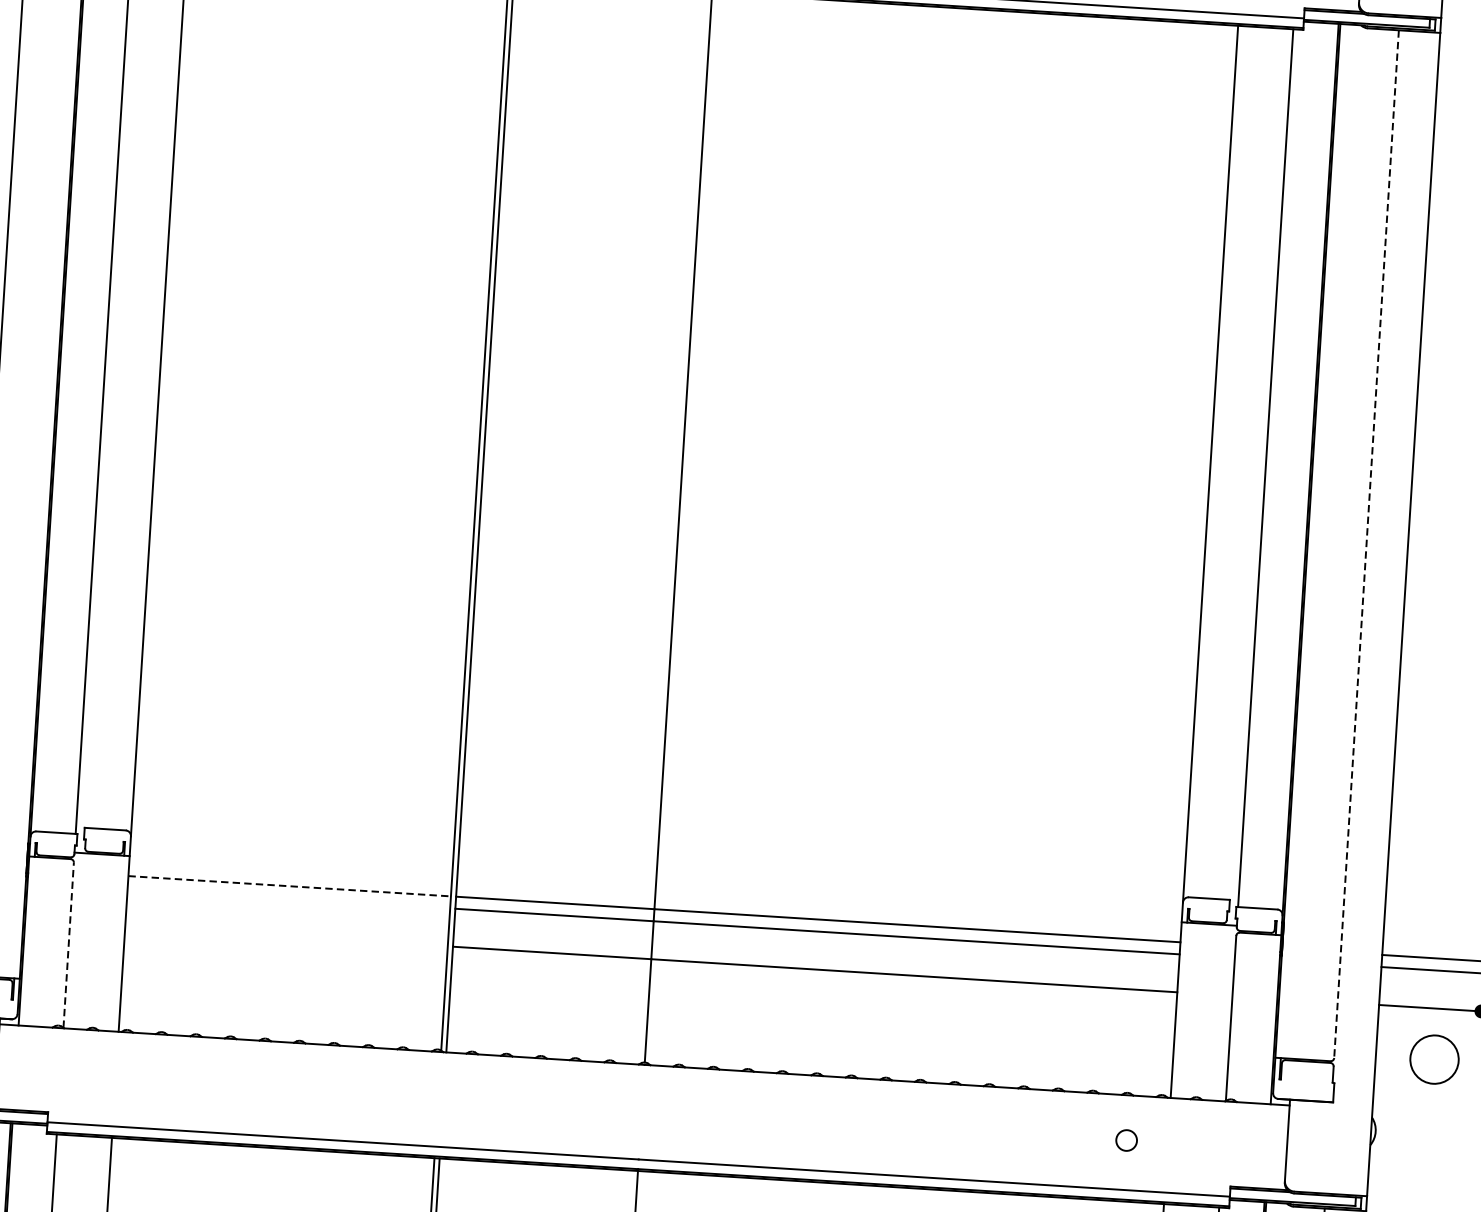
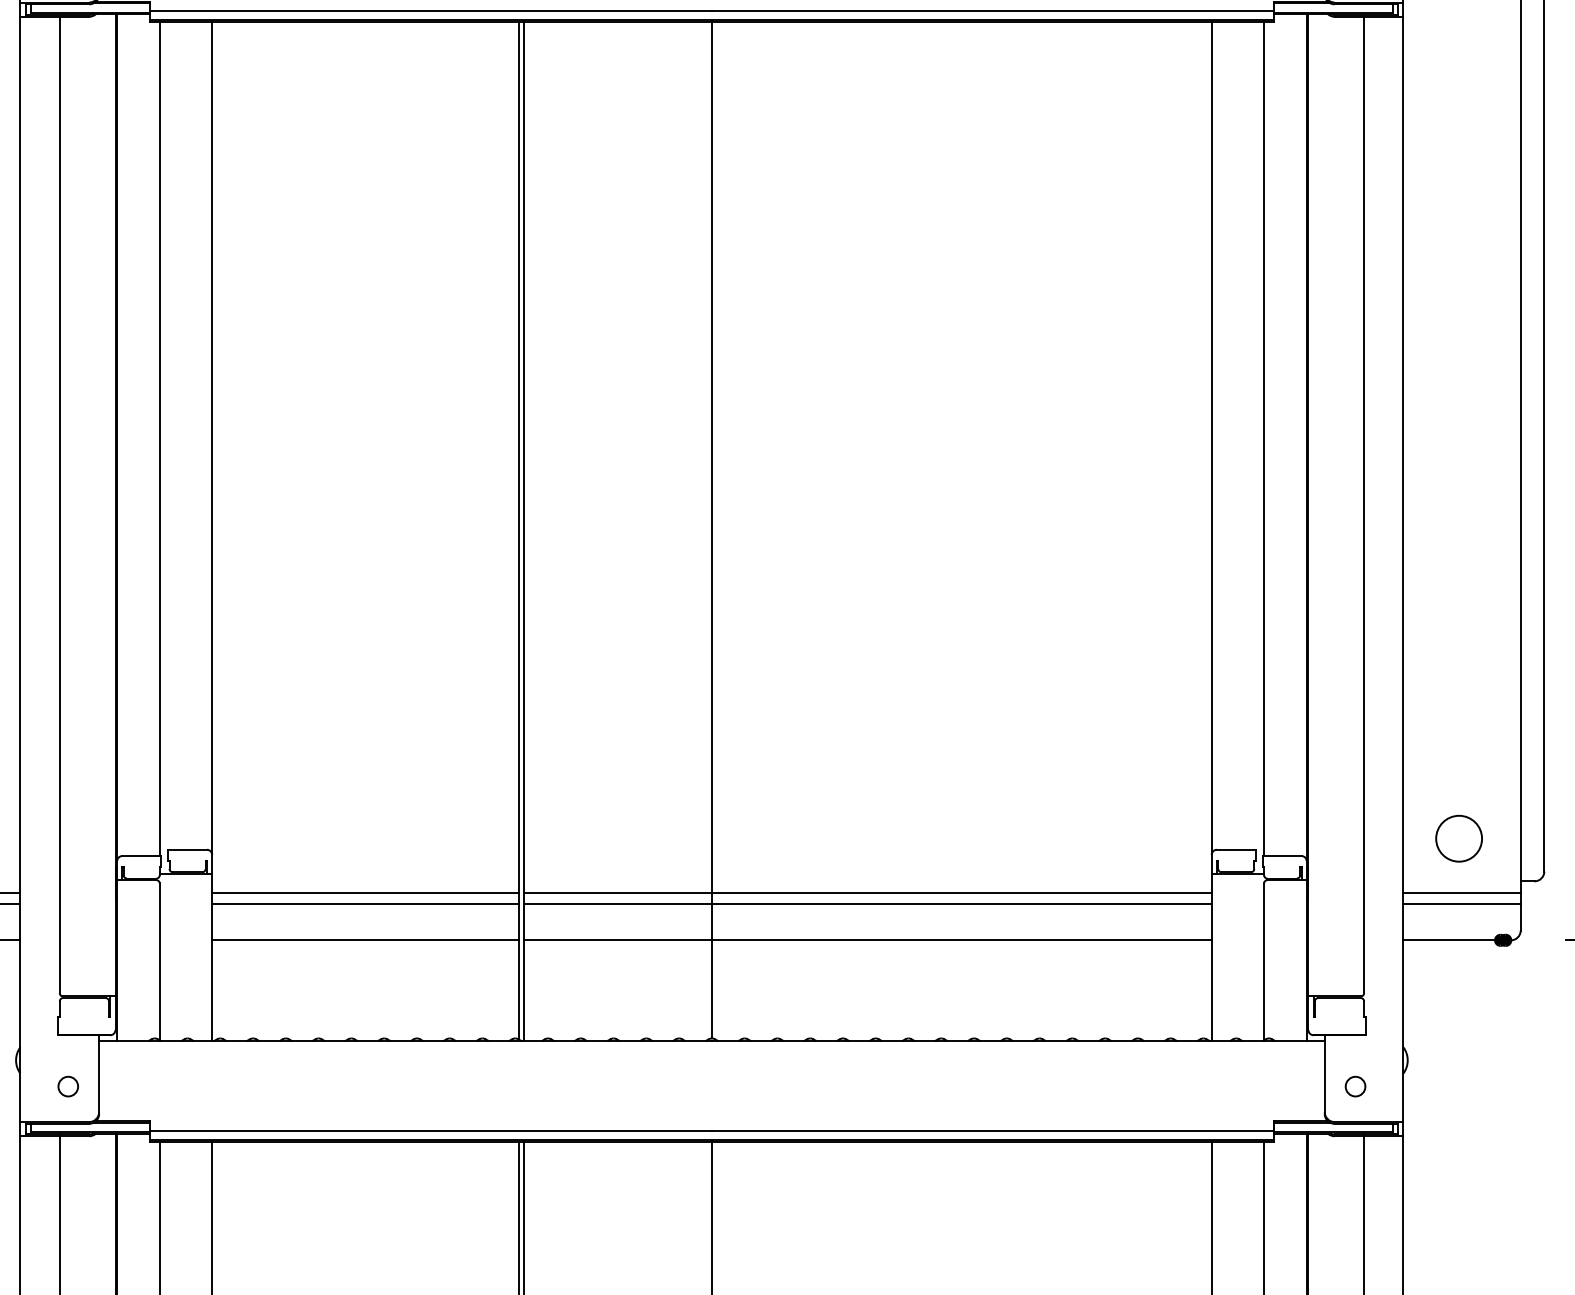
line: (1366, 544) -> (1364, 505), dashed -> solid
line: (289, 885) -> (365, 892), dashed -> solid
line: (289, 898) -> (365, 904), added
line: (286, 936) -> (365, 940), added
line: (68, 944) -> (159, 961), dashed -> solid
circle: (1433, 1059) -> (1458, 838), moved
circle: (1126, 1140) -> (1355, 1086), moved

